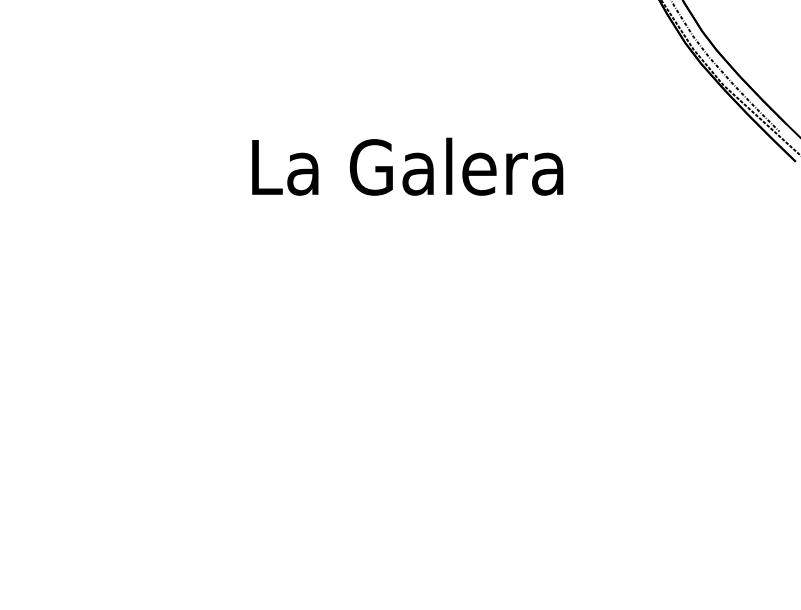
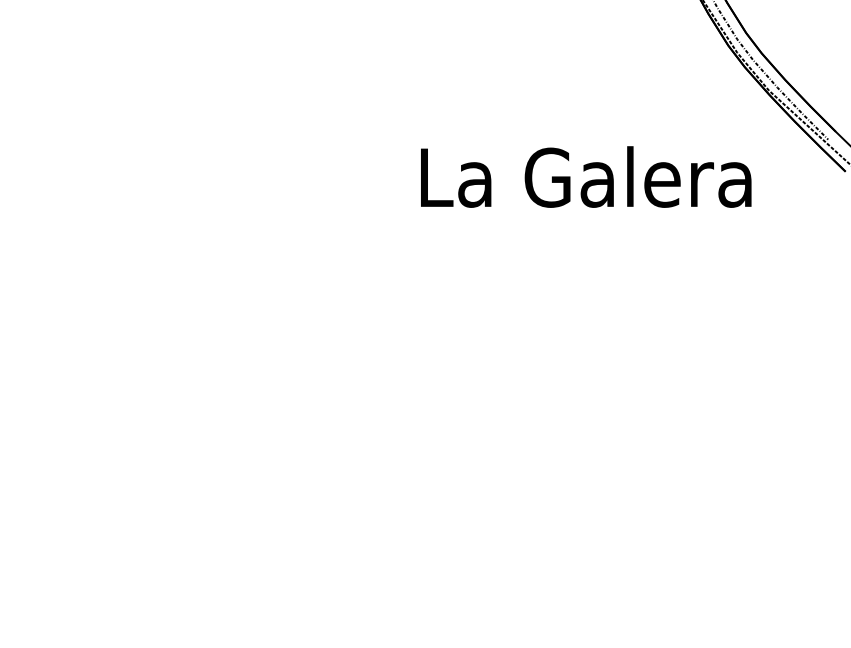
text: (407, 166) -> (586, 176), moved

